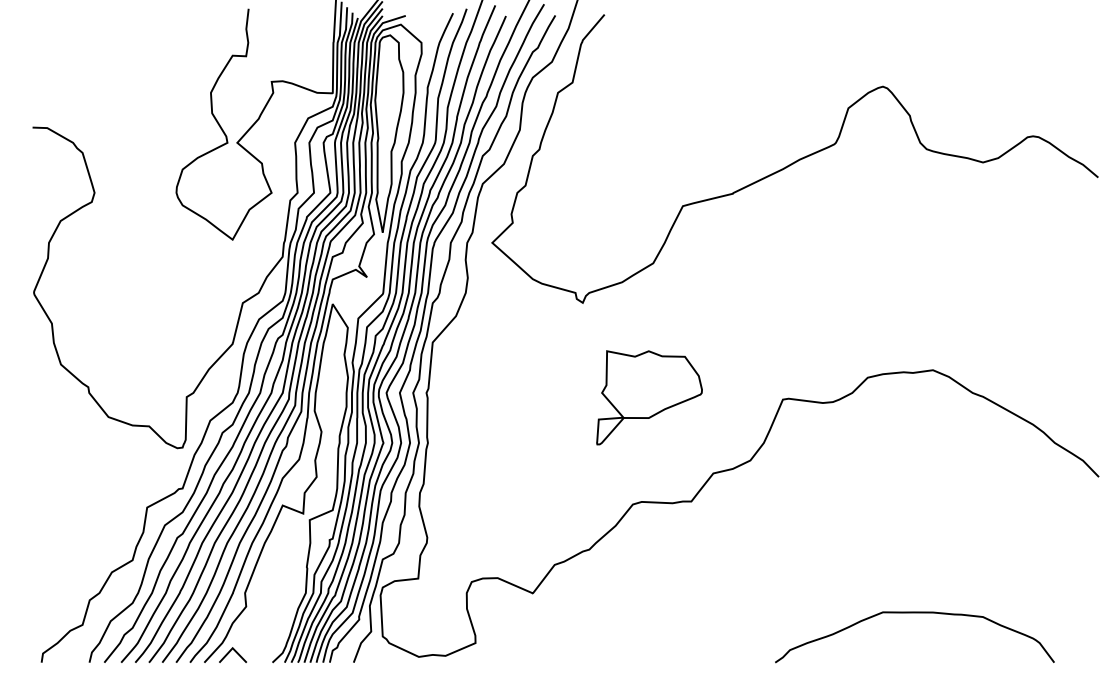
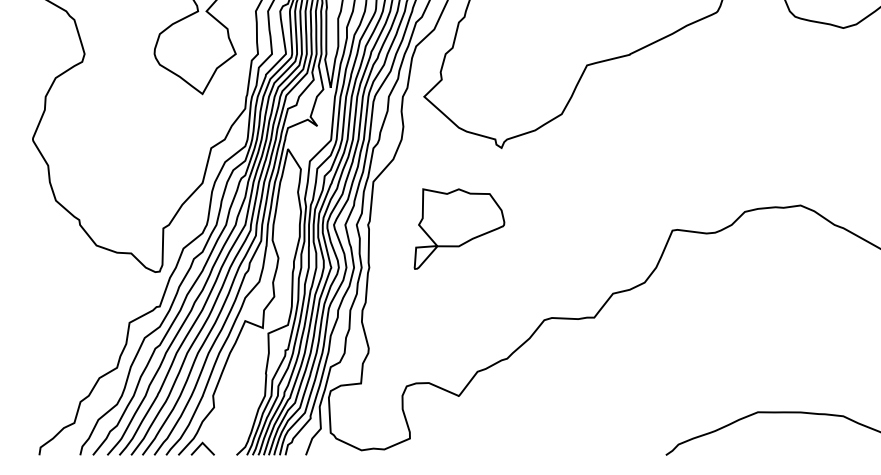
part: (649, 397) -> (459, 228), moved

